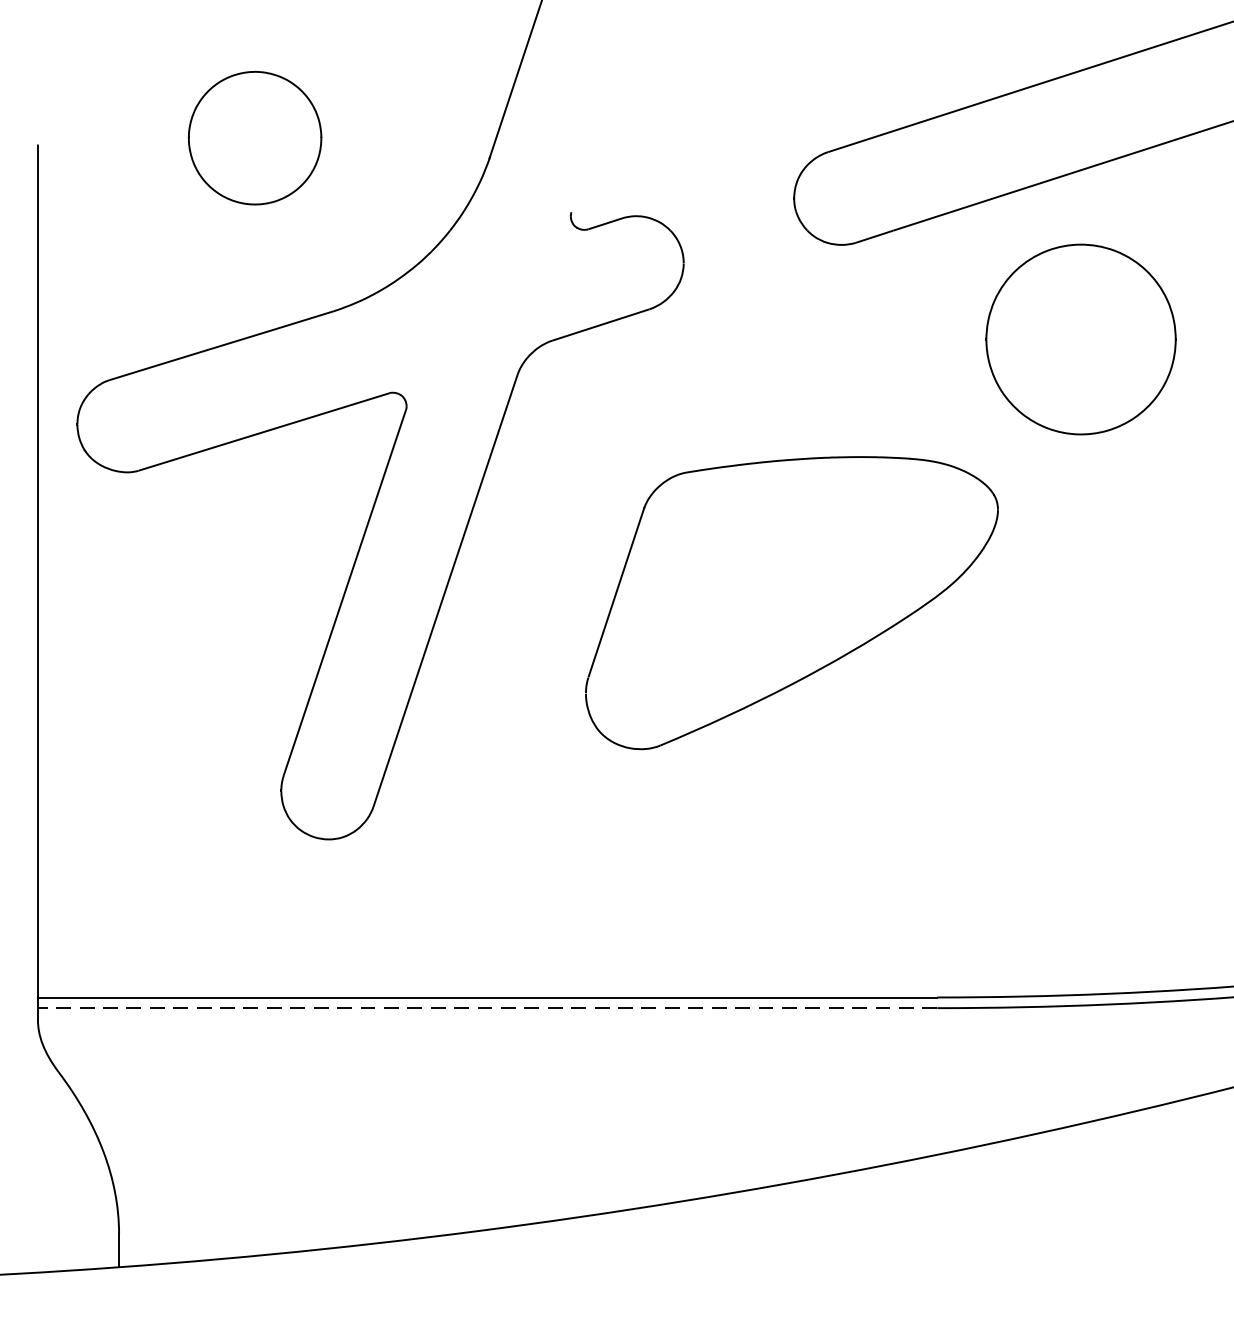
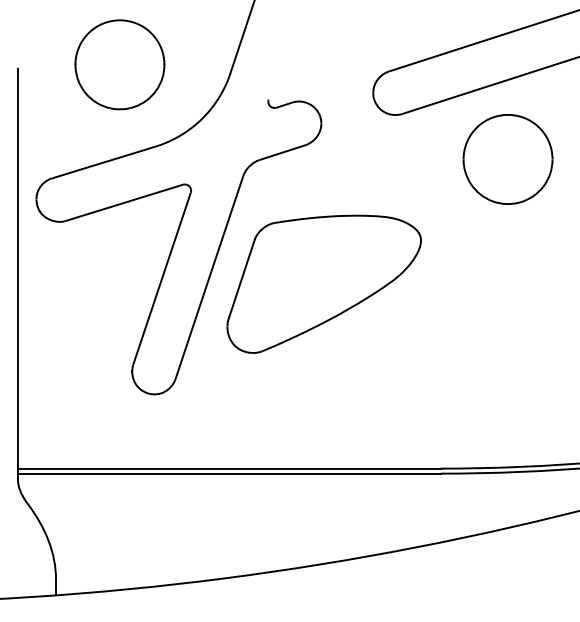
part: (254, 137) -> (119, 64), size x1.43
part: (790, 601) -> (323, 283), moved
line: (486, 1007) -> (228, 473), dashed -> solid

